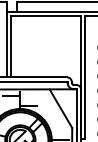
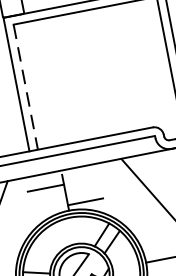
line: (11, 46) -> (26, 86), solid -> dashed

